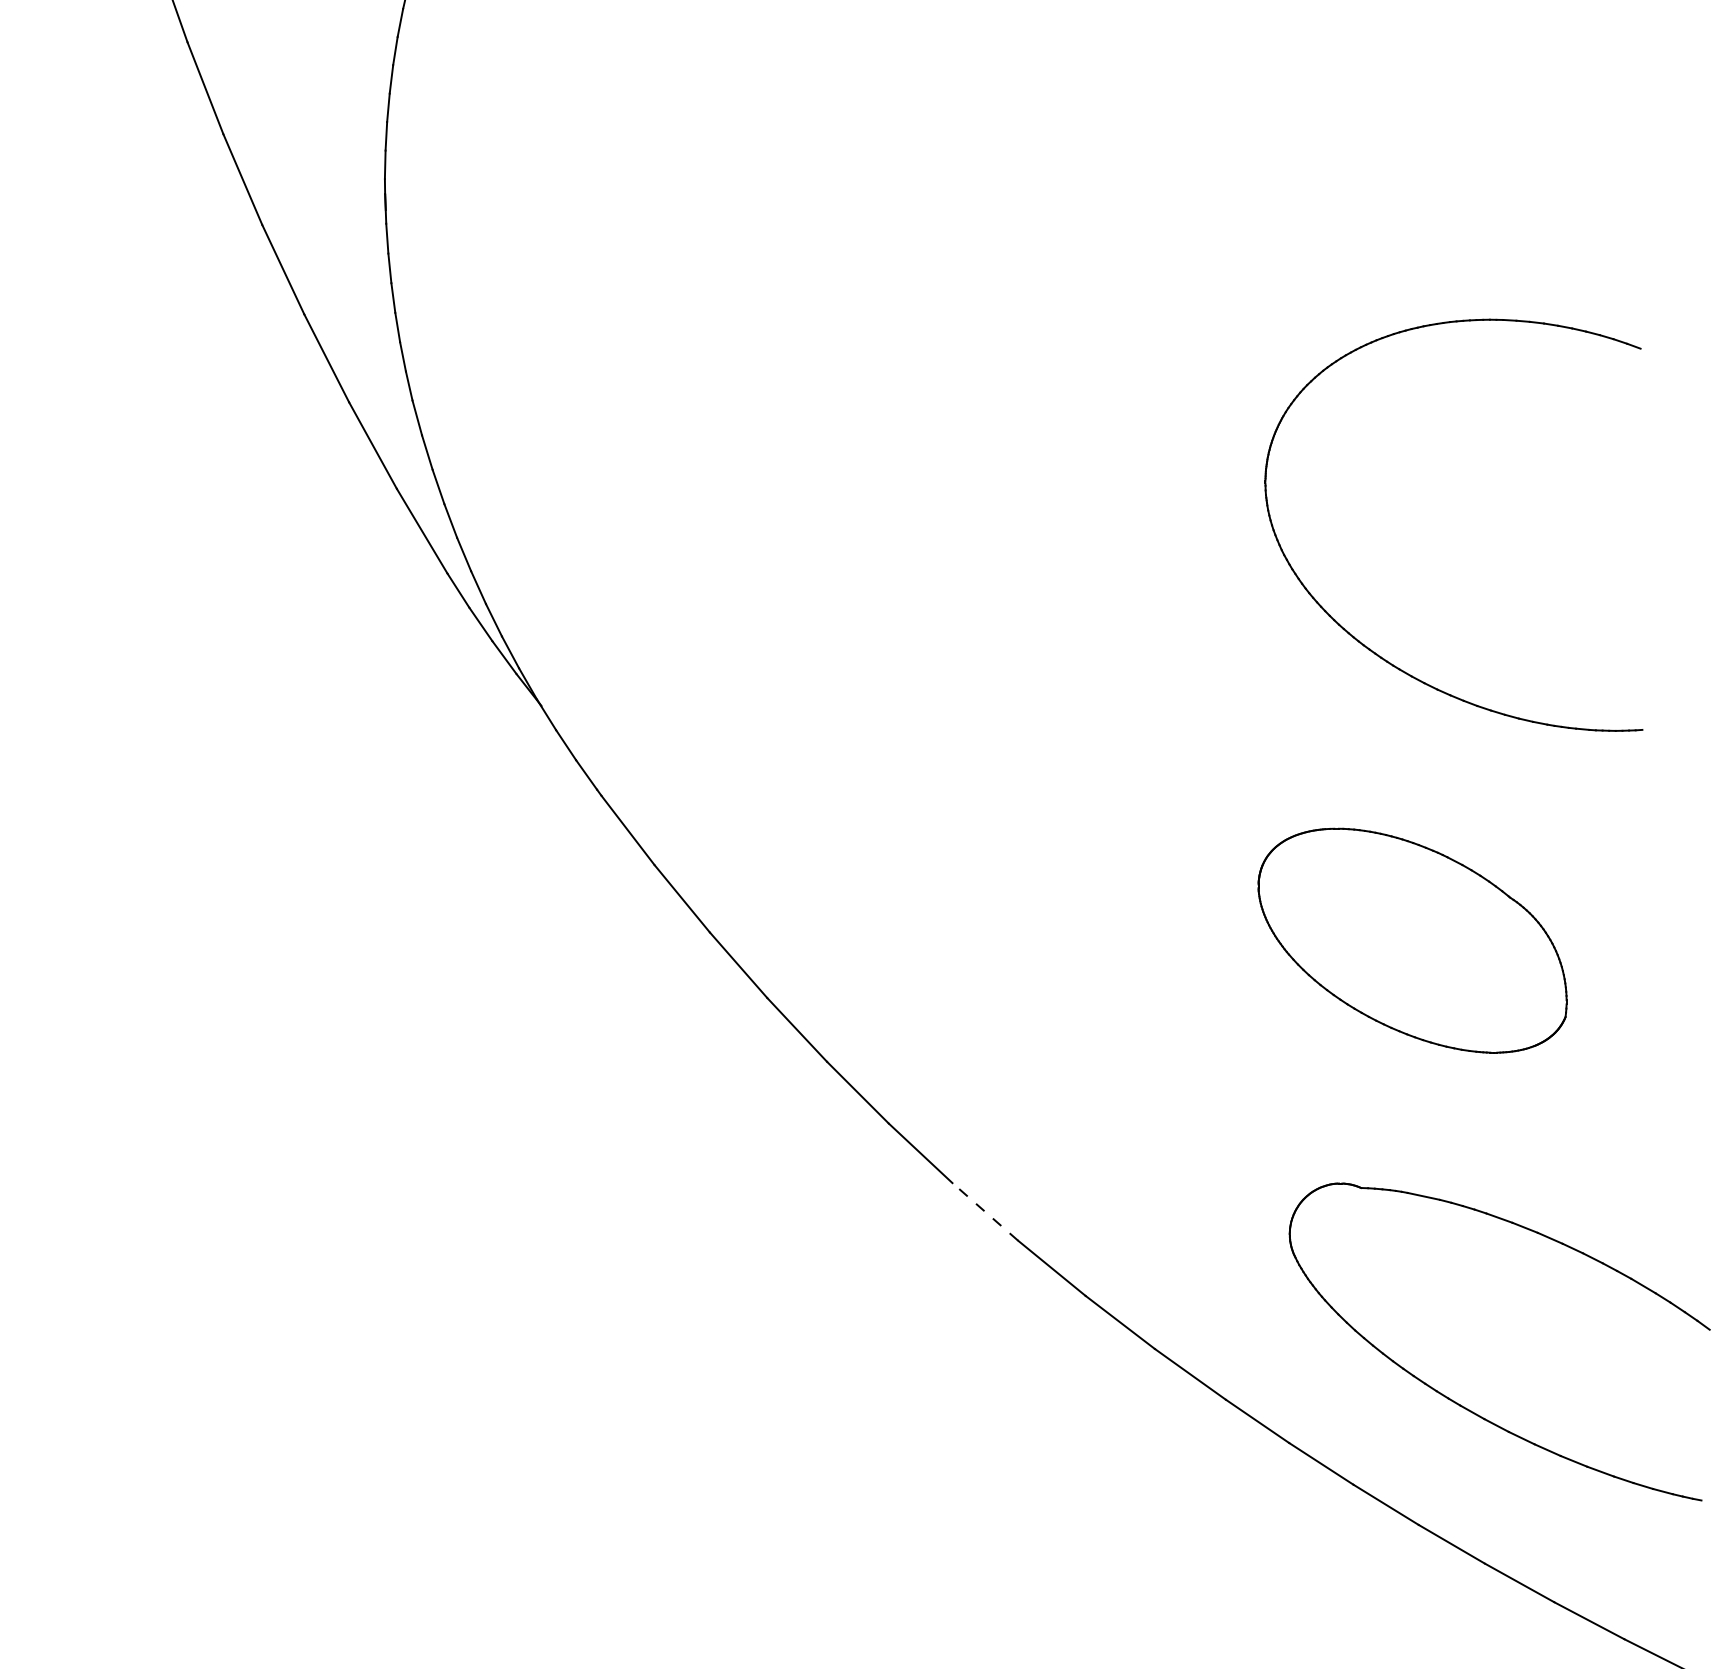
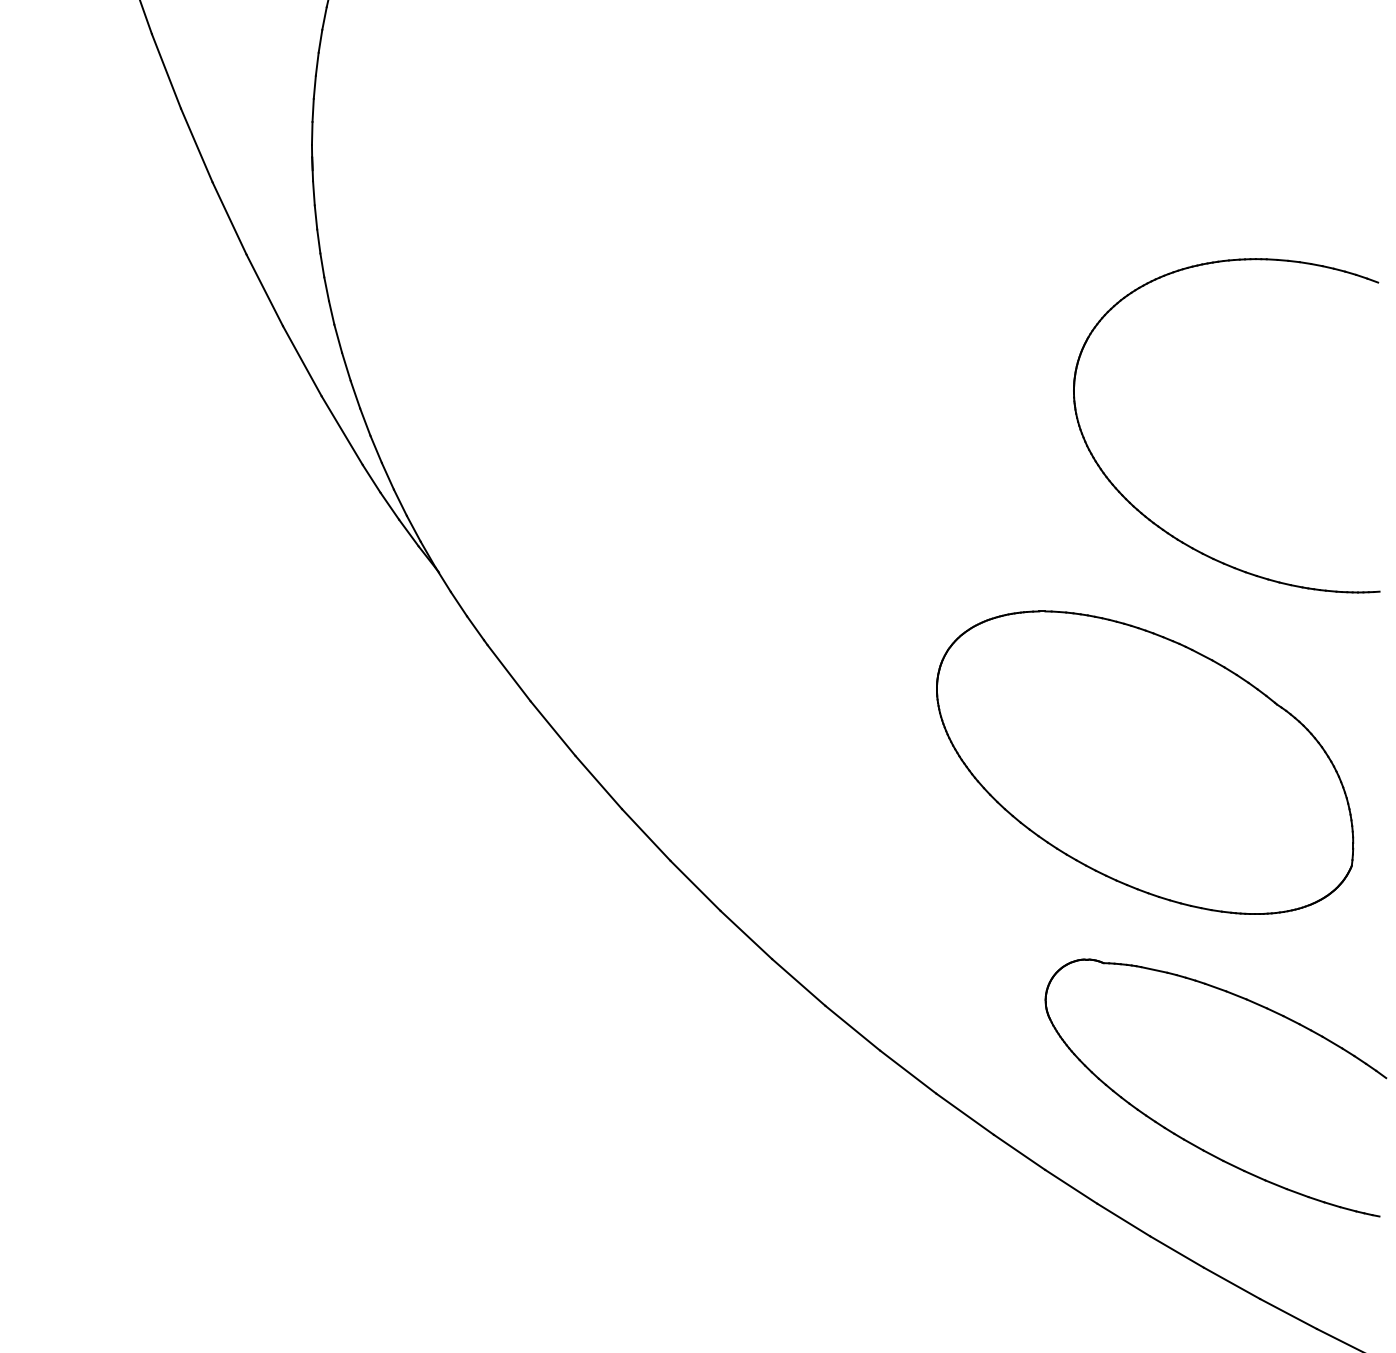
part: (1363, 643) -> (1153, 521), moved
part: (1412, 940) -> (1145, 762), size x1.67
line: (984, 1211) -> (798, 982), dashed -> solid

